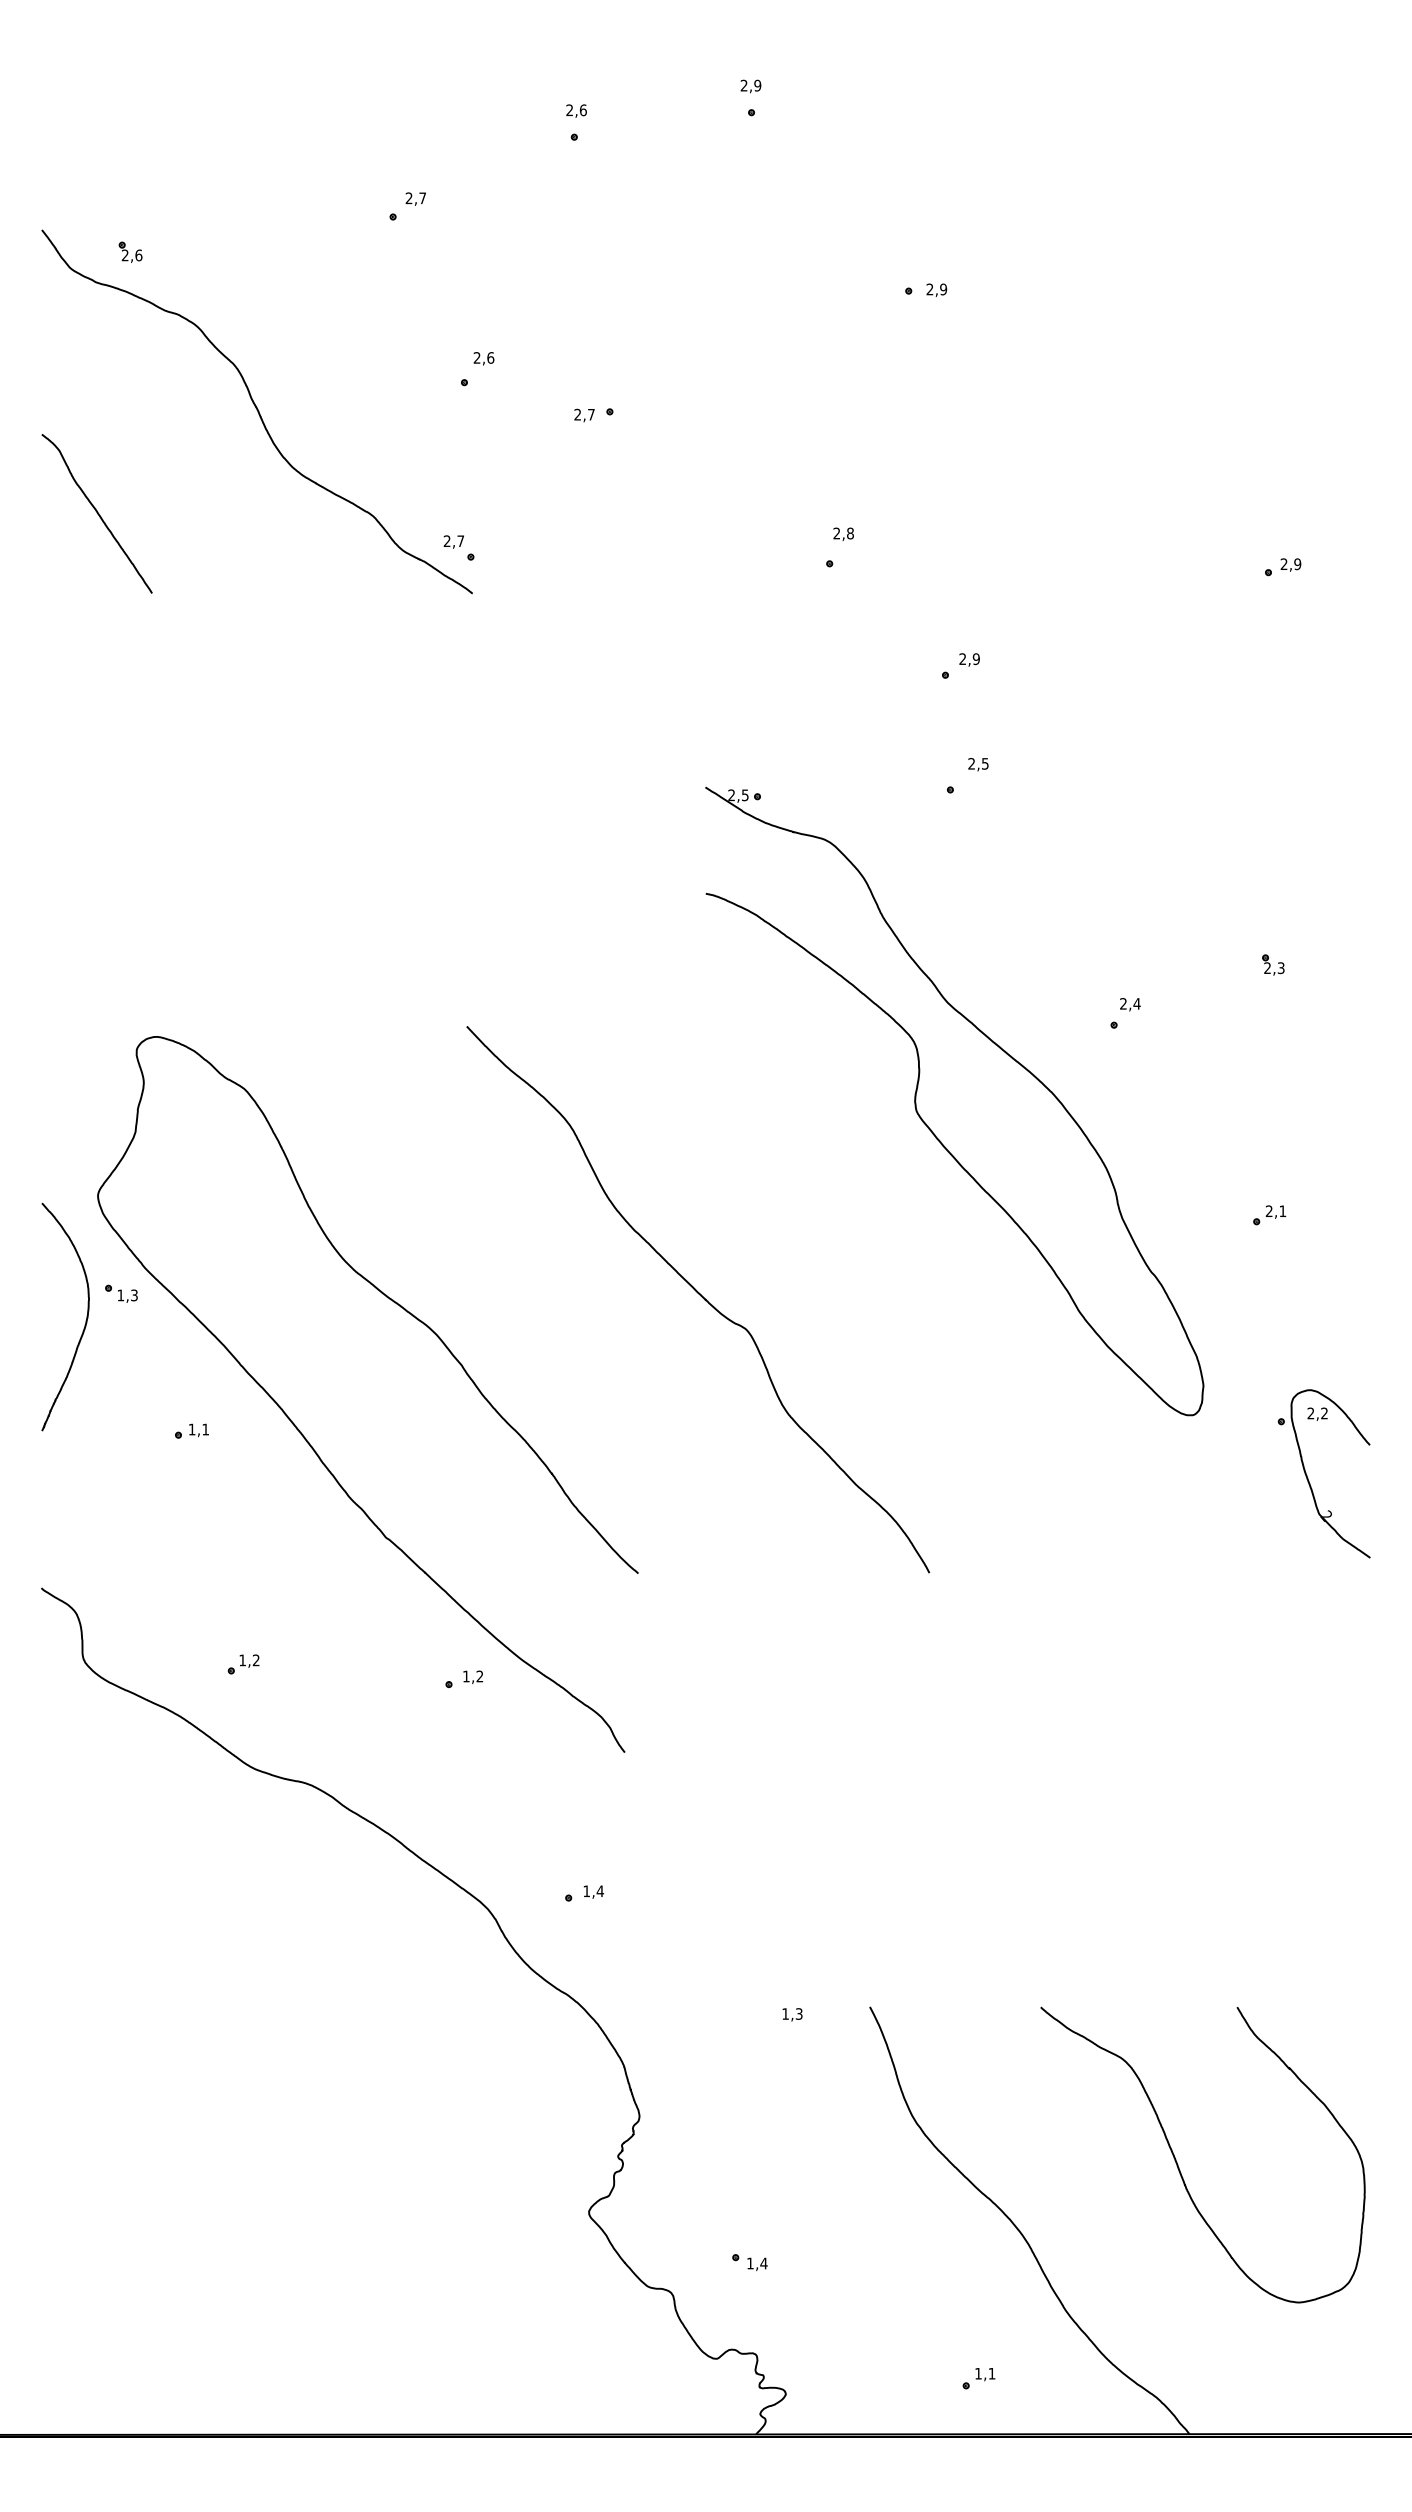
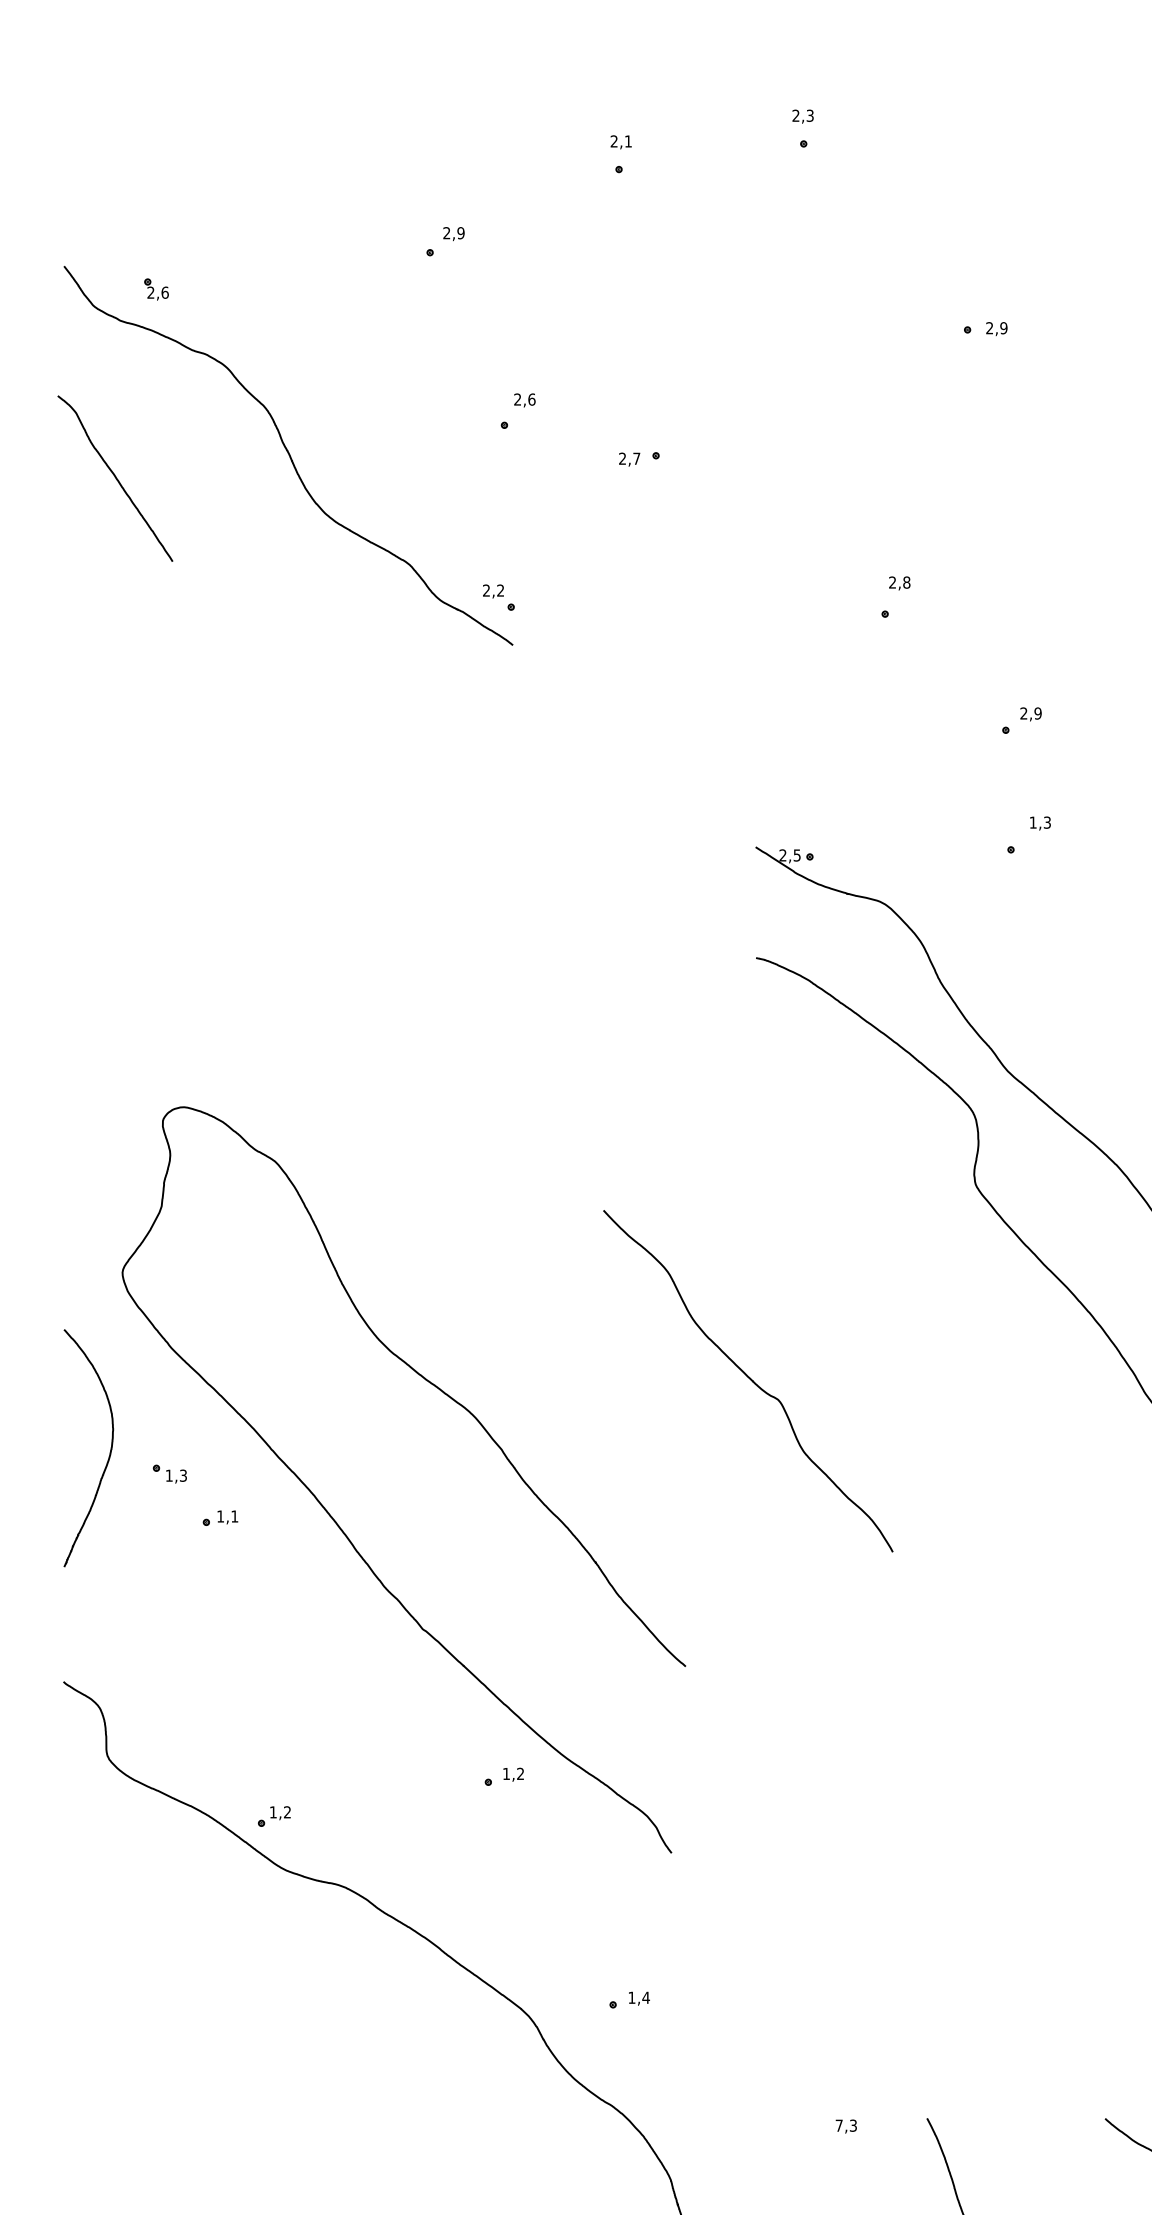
text: (757, 85) -> (809, 115), 2,9 -> 2,3
text: (582, 110) -> (627, 141), 2,6 -> 2,1
text: (422, 198) -> (460, 233), 2,7 -> 2,9
curve: (96, 512) -> (114, 477), moved
text: (460, 540) -> (500, 589), 2,7 -> 2,2
text: (978, 763) -> (1040, 822), 2,5 -> 1,3
part: (121, 1293) -> (169, 1473), moved
part: (698, 1299) -> (748, 1380), size x0.6
curve: (85, 1320) -> (109, 1451), moved
part: (243, 1664) -> (274, 1816), moved
text: (785, 2013) -> (839, 2125), 1,3 -> 7,3

